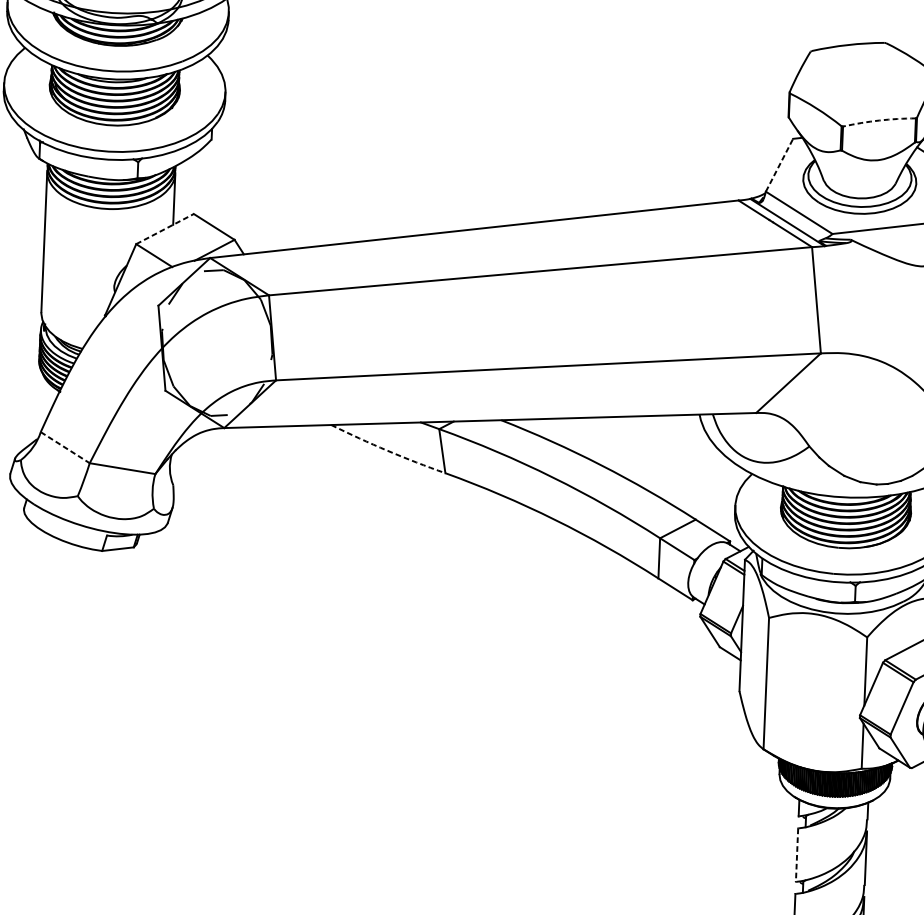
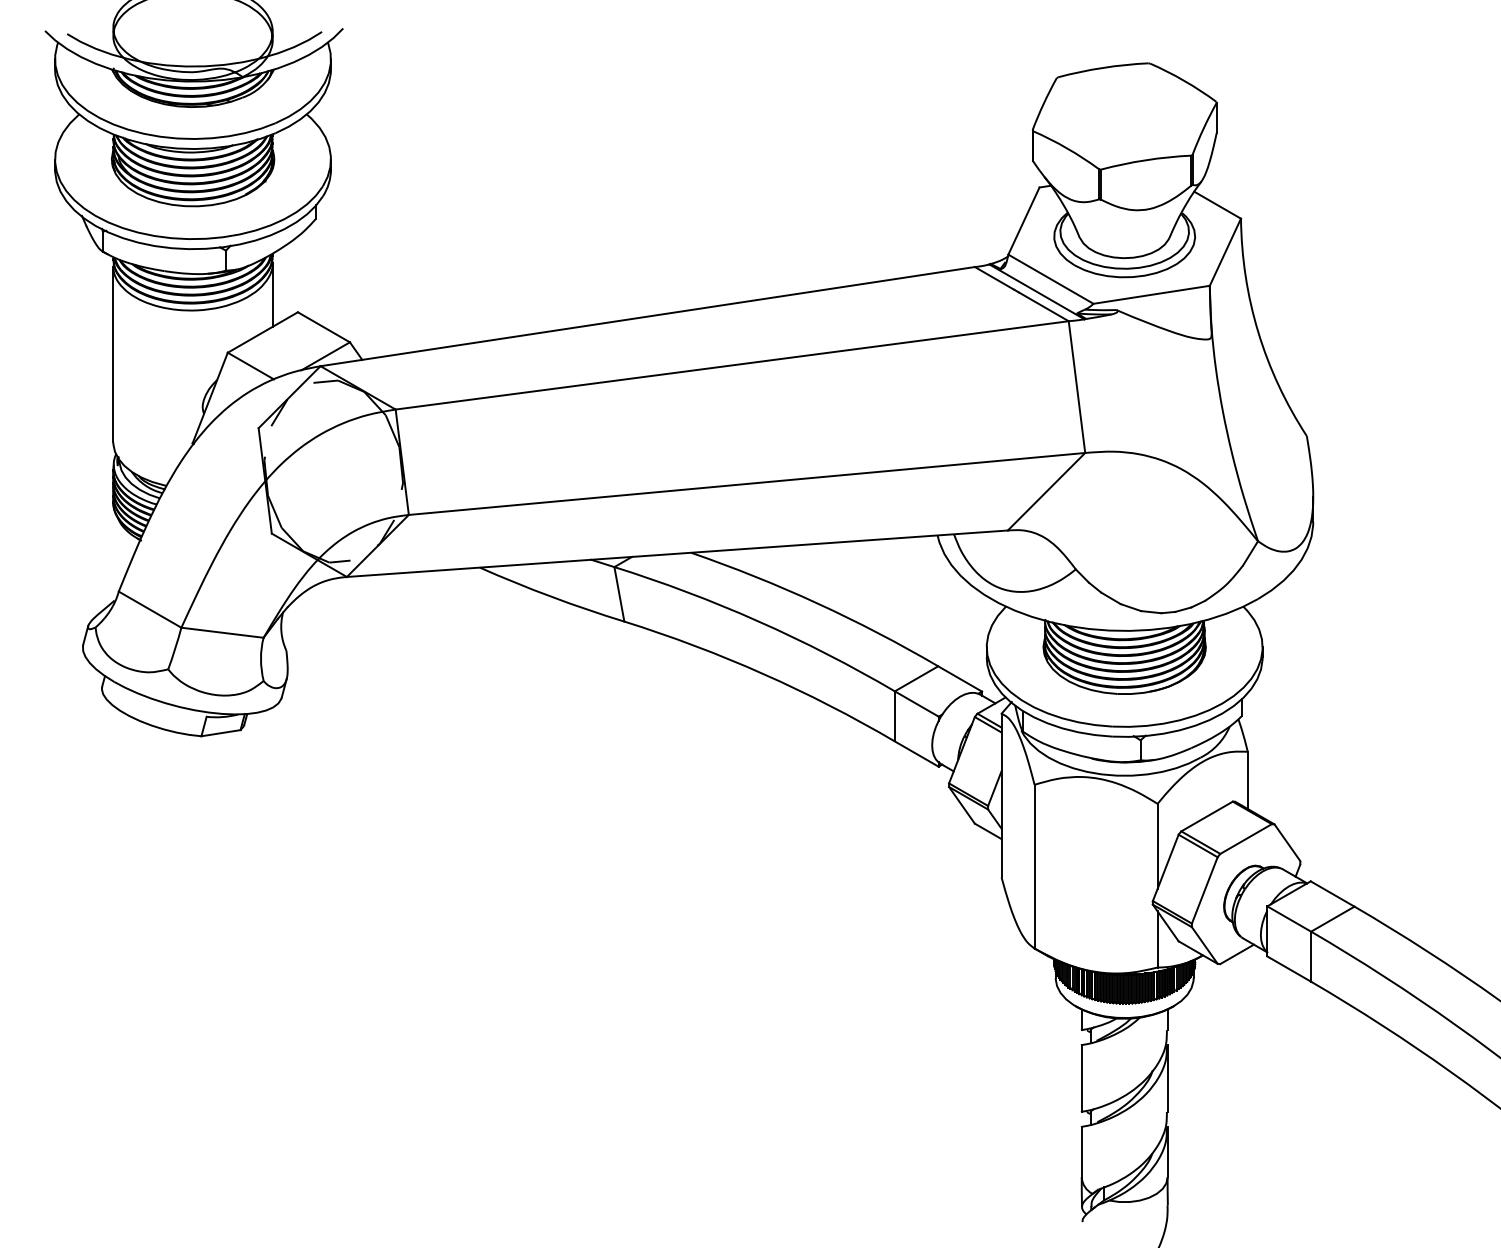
arc: (879, 120) -> (1145, 160), dashed -> solid
line: (779, 164) -> (1024, 220), dashed -> solid
line: (165, 229) -> (263, 332), dashed -> solid
line: (65, 447) -> (150, 609), dashed -> solid
arc: (387, 450) -> (551, 596), dashed -> solid
line: (796, 855) -> (1081, 1079), dashed -> solid

